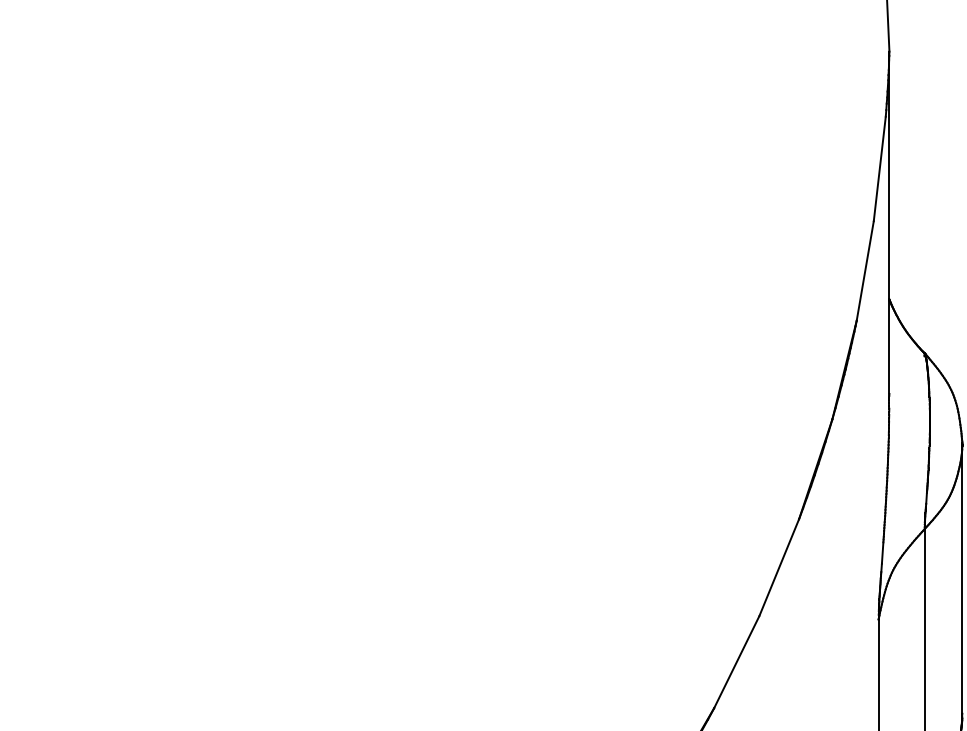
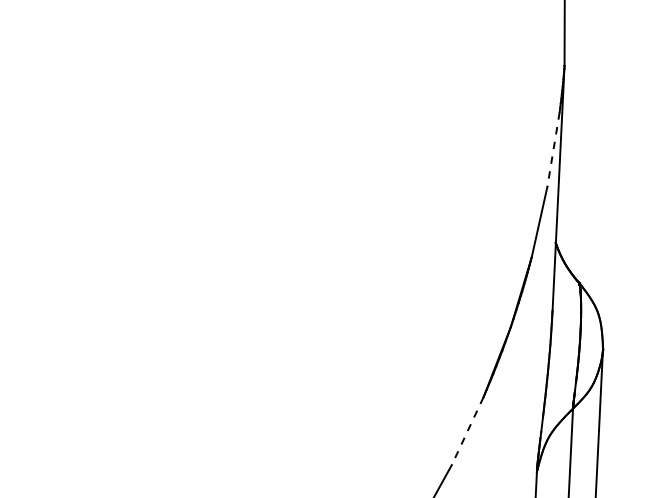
line: (879, 168) -> (553, 149), solid -> dashed
line: (779, 568) -> (467, 431), solid -> dashed

